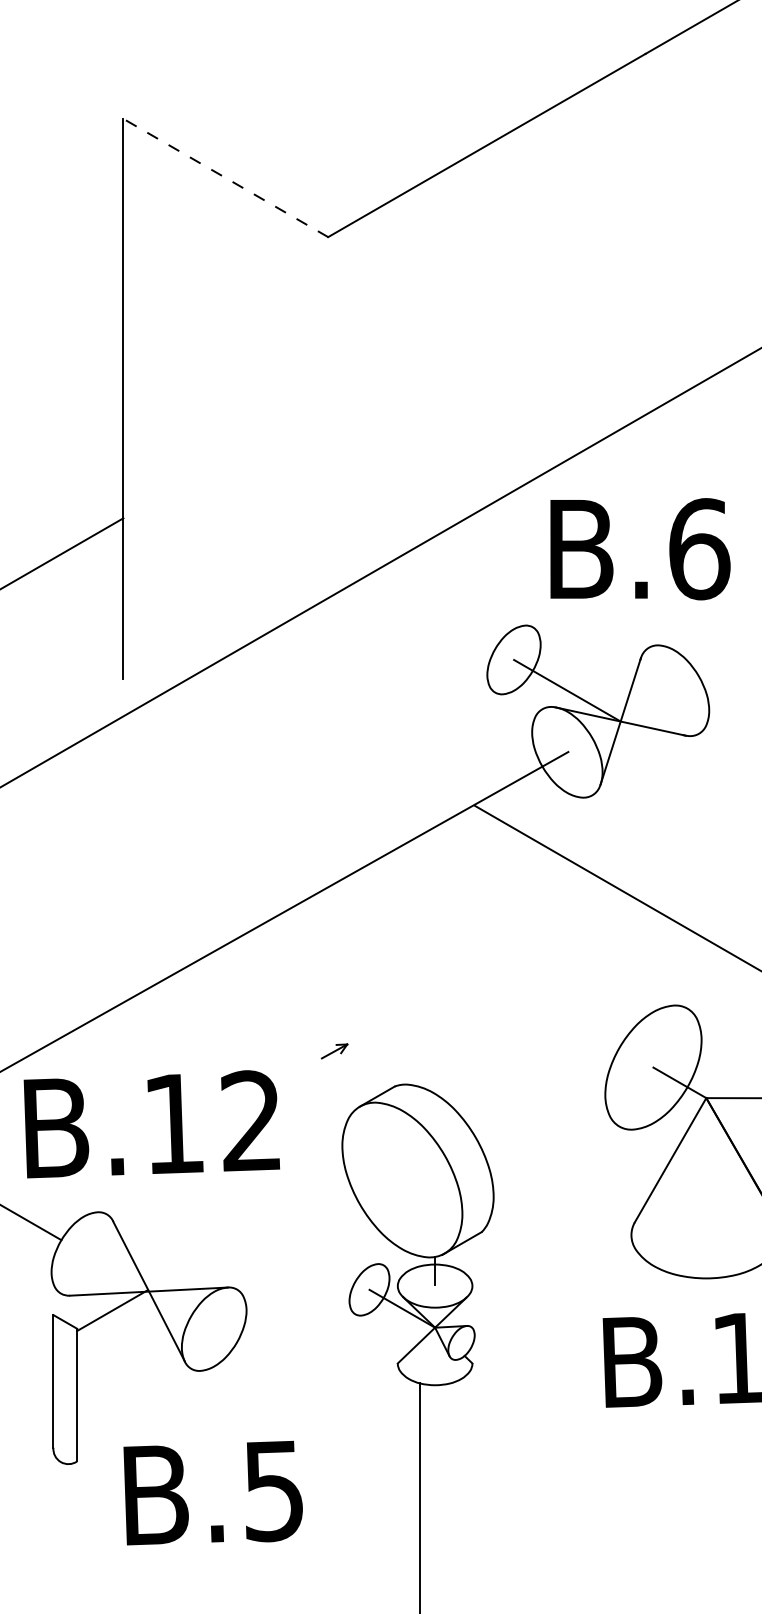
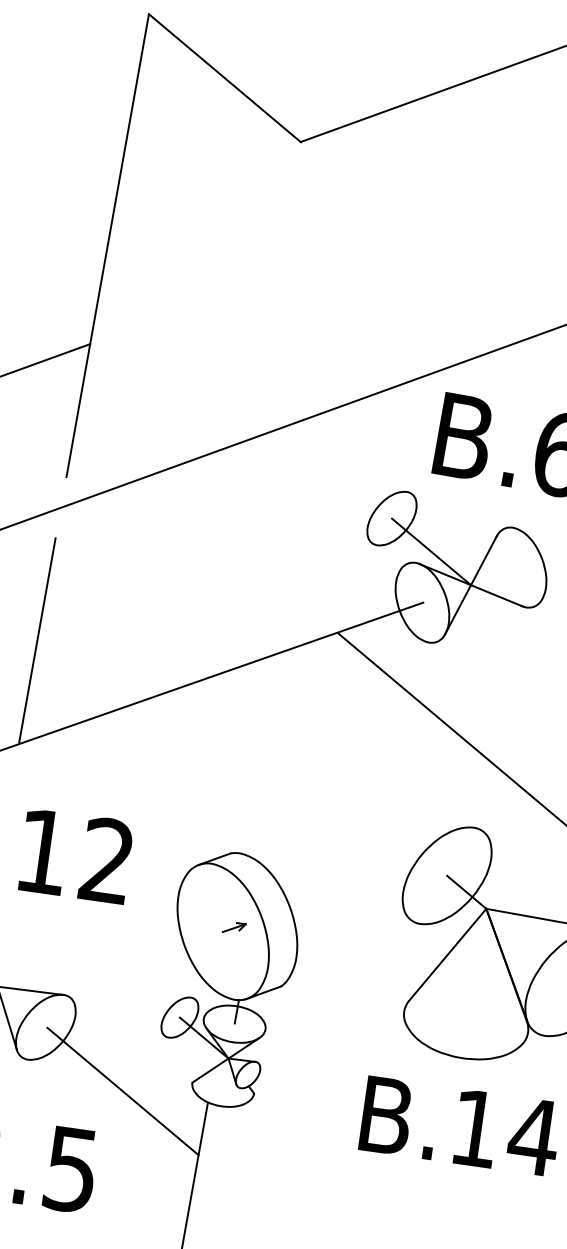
line: (225, 177) -> (224, 77), dashed -> solid
line: (123, 876) -> (37, 640), added
part: (334, 1051) -> (234, 928), moved
line: (318, 1388) -> (123, 1091), added

